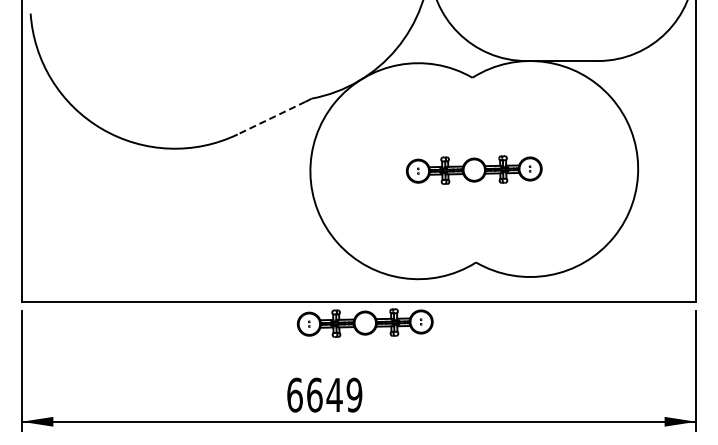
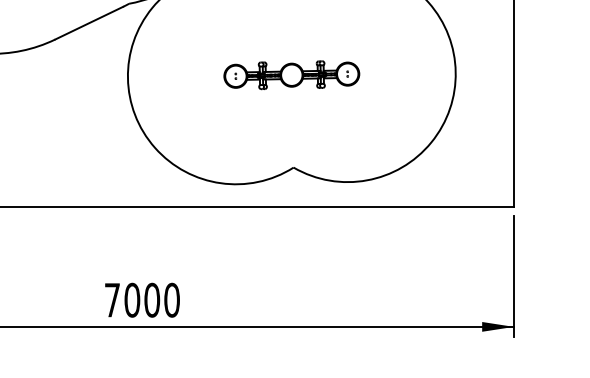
line: (271, 118) -> (89, 23), dashed -> solid
part: (364, 322) -> (182, 227), removed
text: (324, 394) -> (142, 299), 6649 -> 7000

